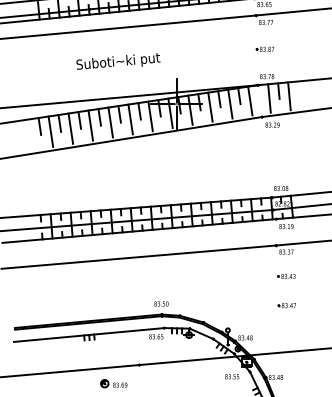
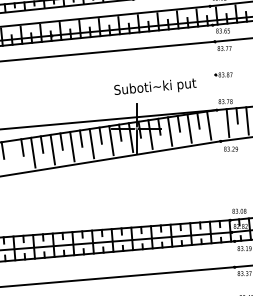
text: (118, 61) -> (155, 86), moved
line: (50, 131) -> (13, 155), removed

